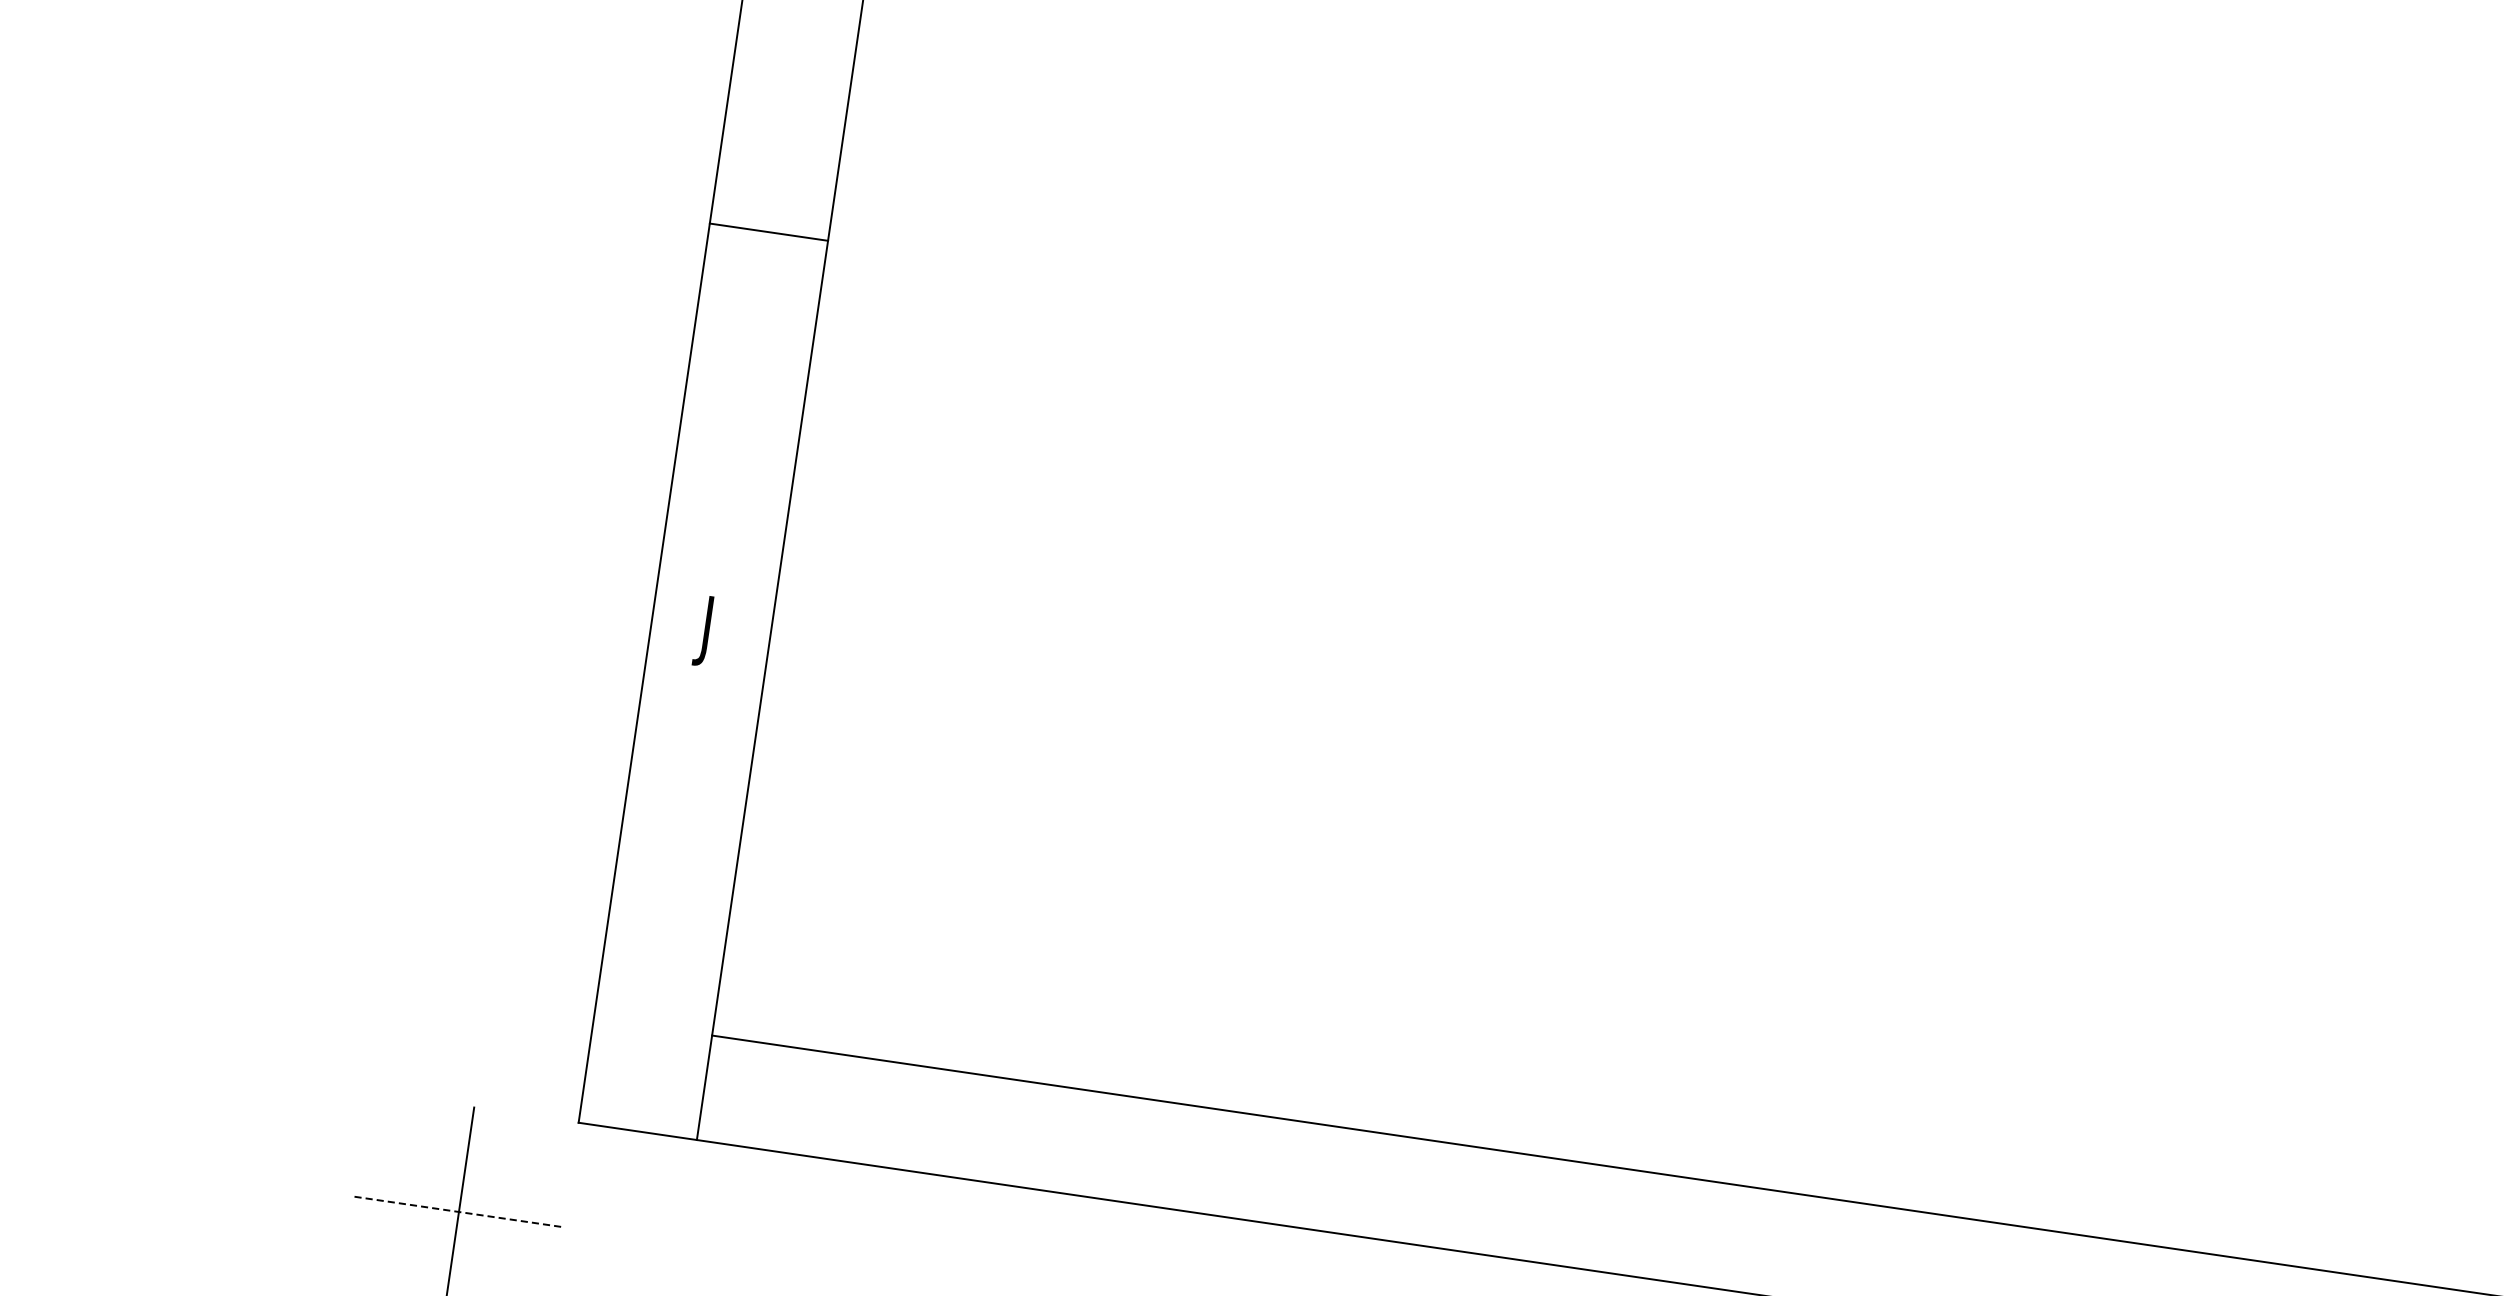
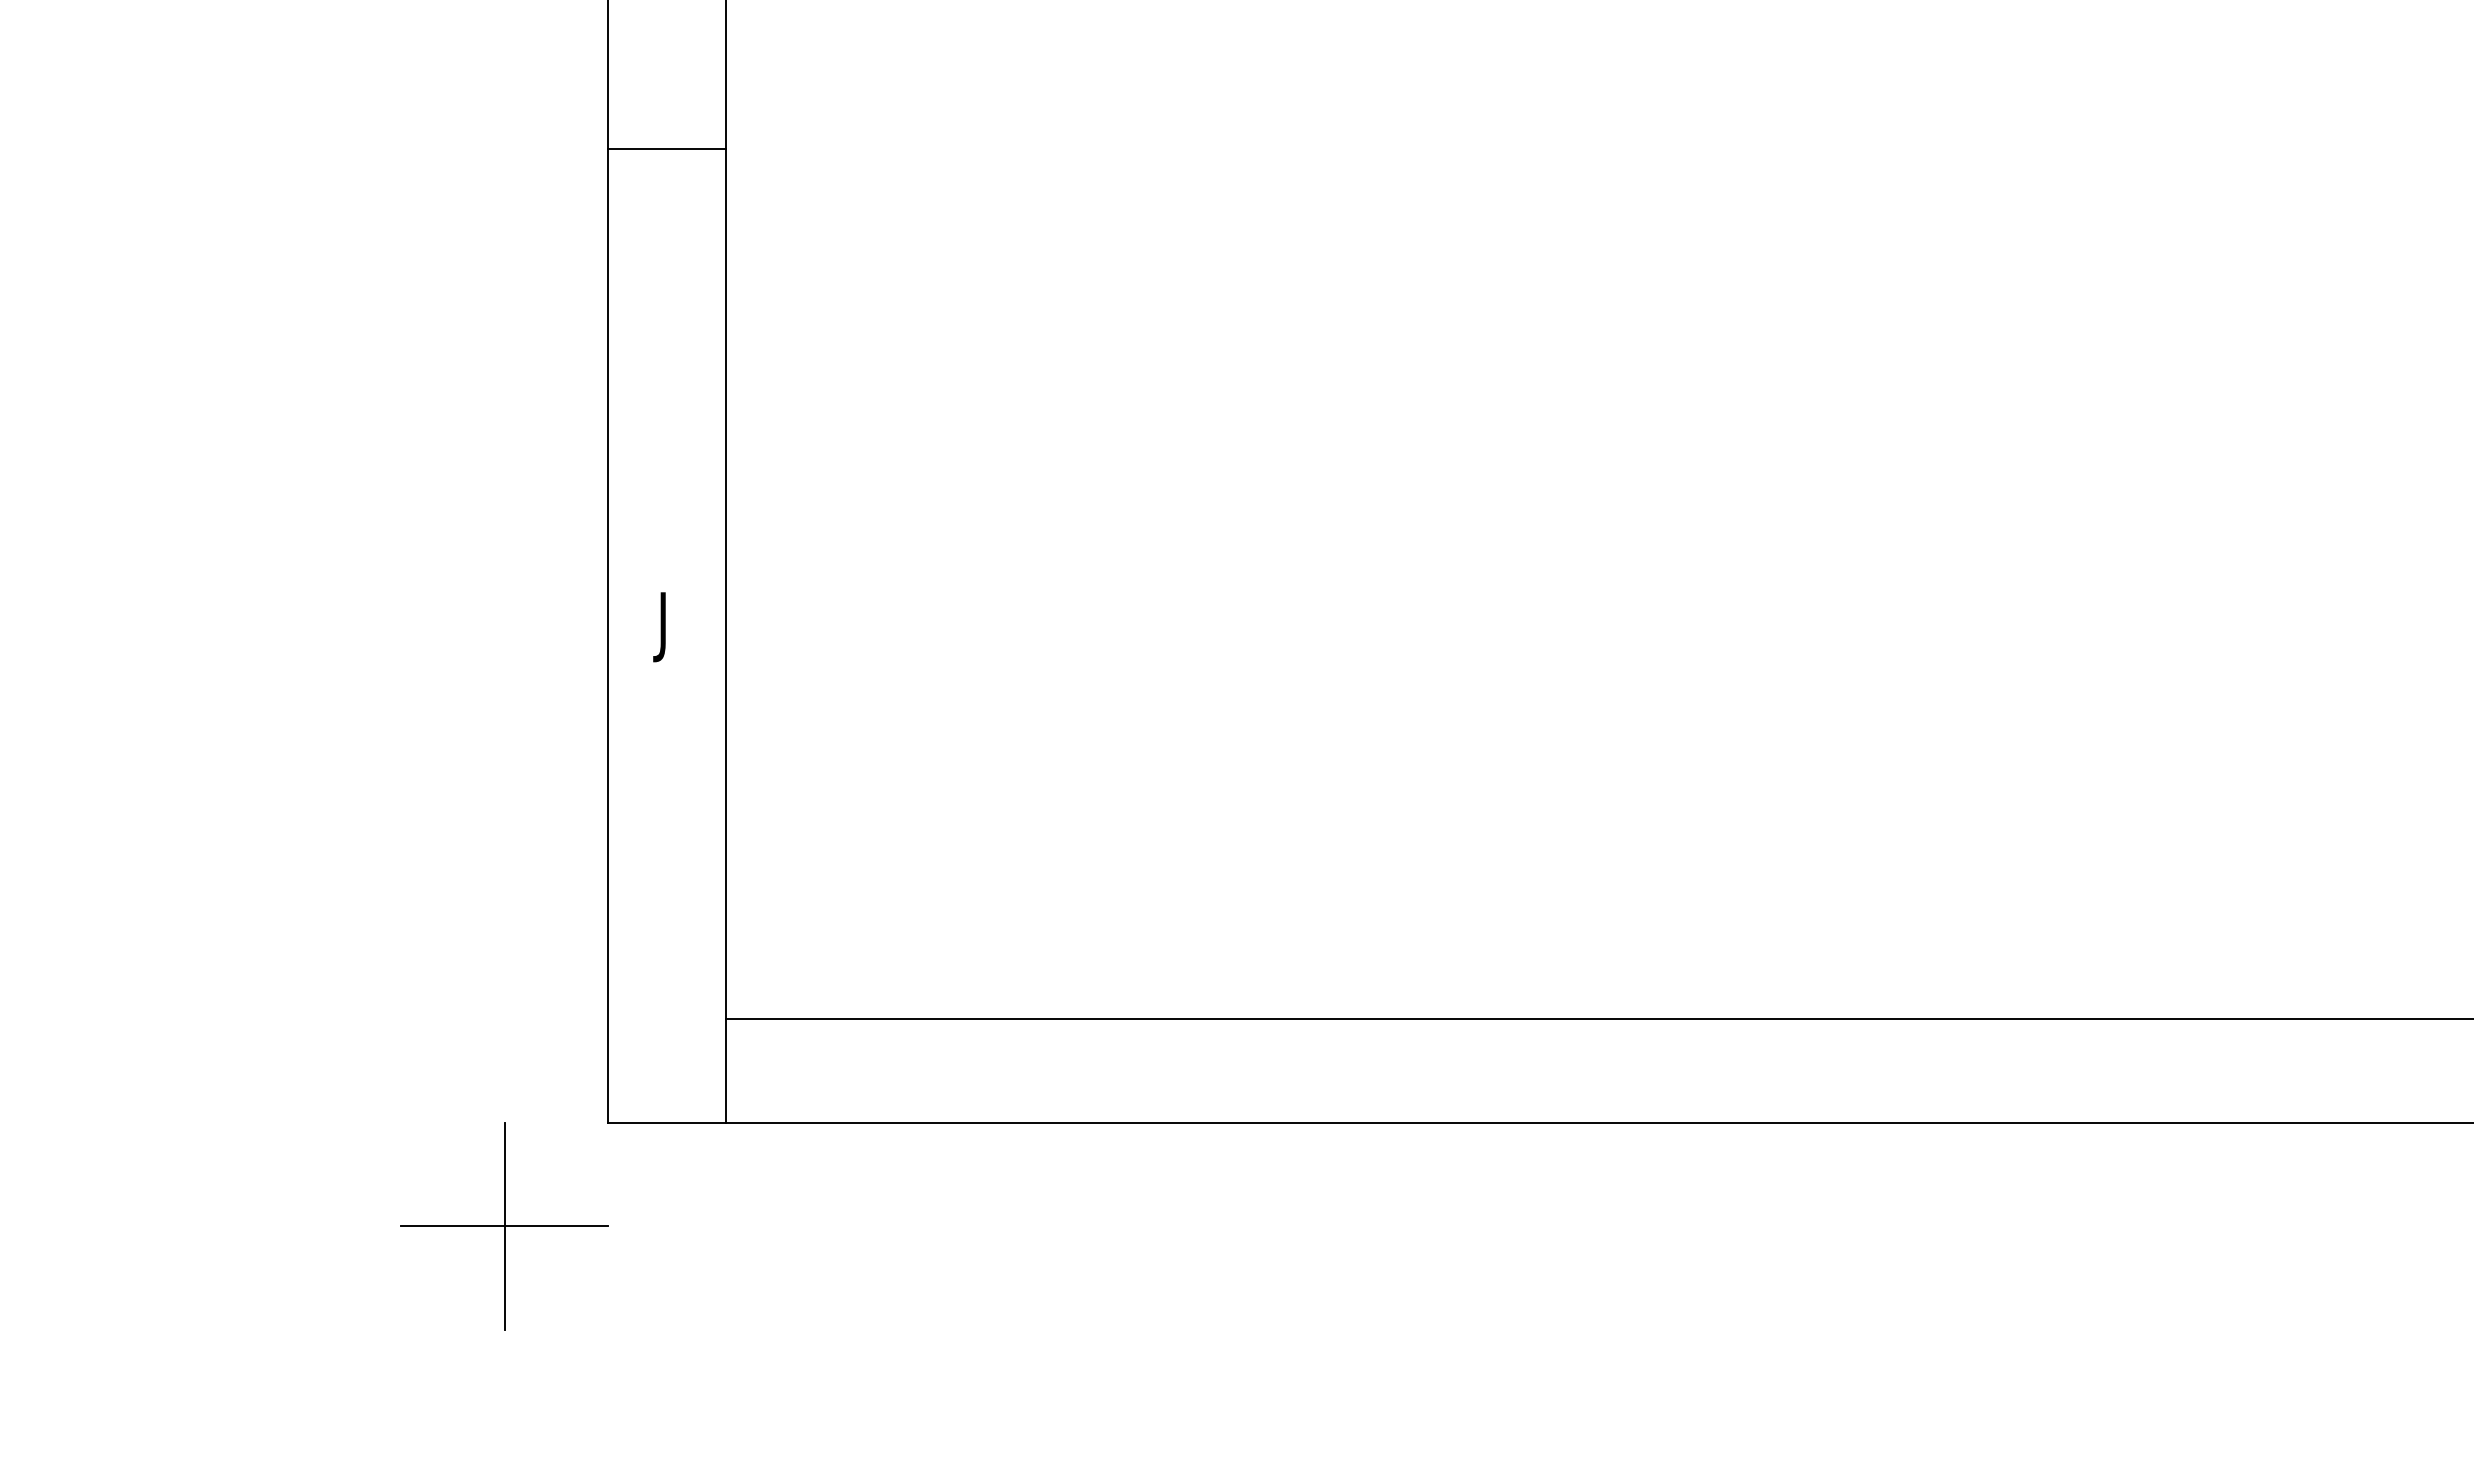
line: (768, 232) -> (666, 148), moved
line: (458, 1212) -> (504, 1226), dashed -> solid

